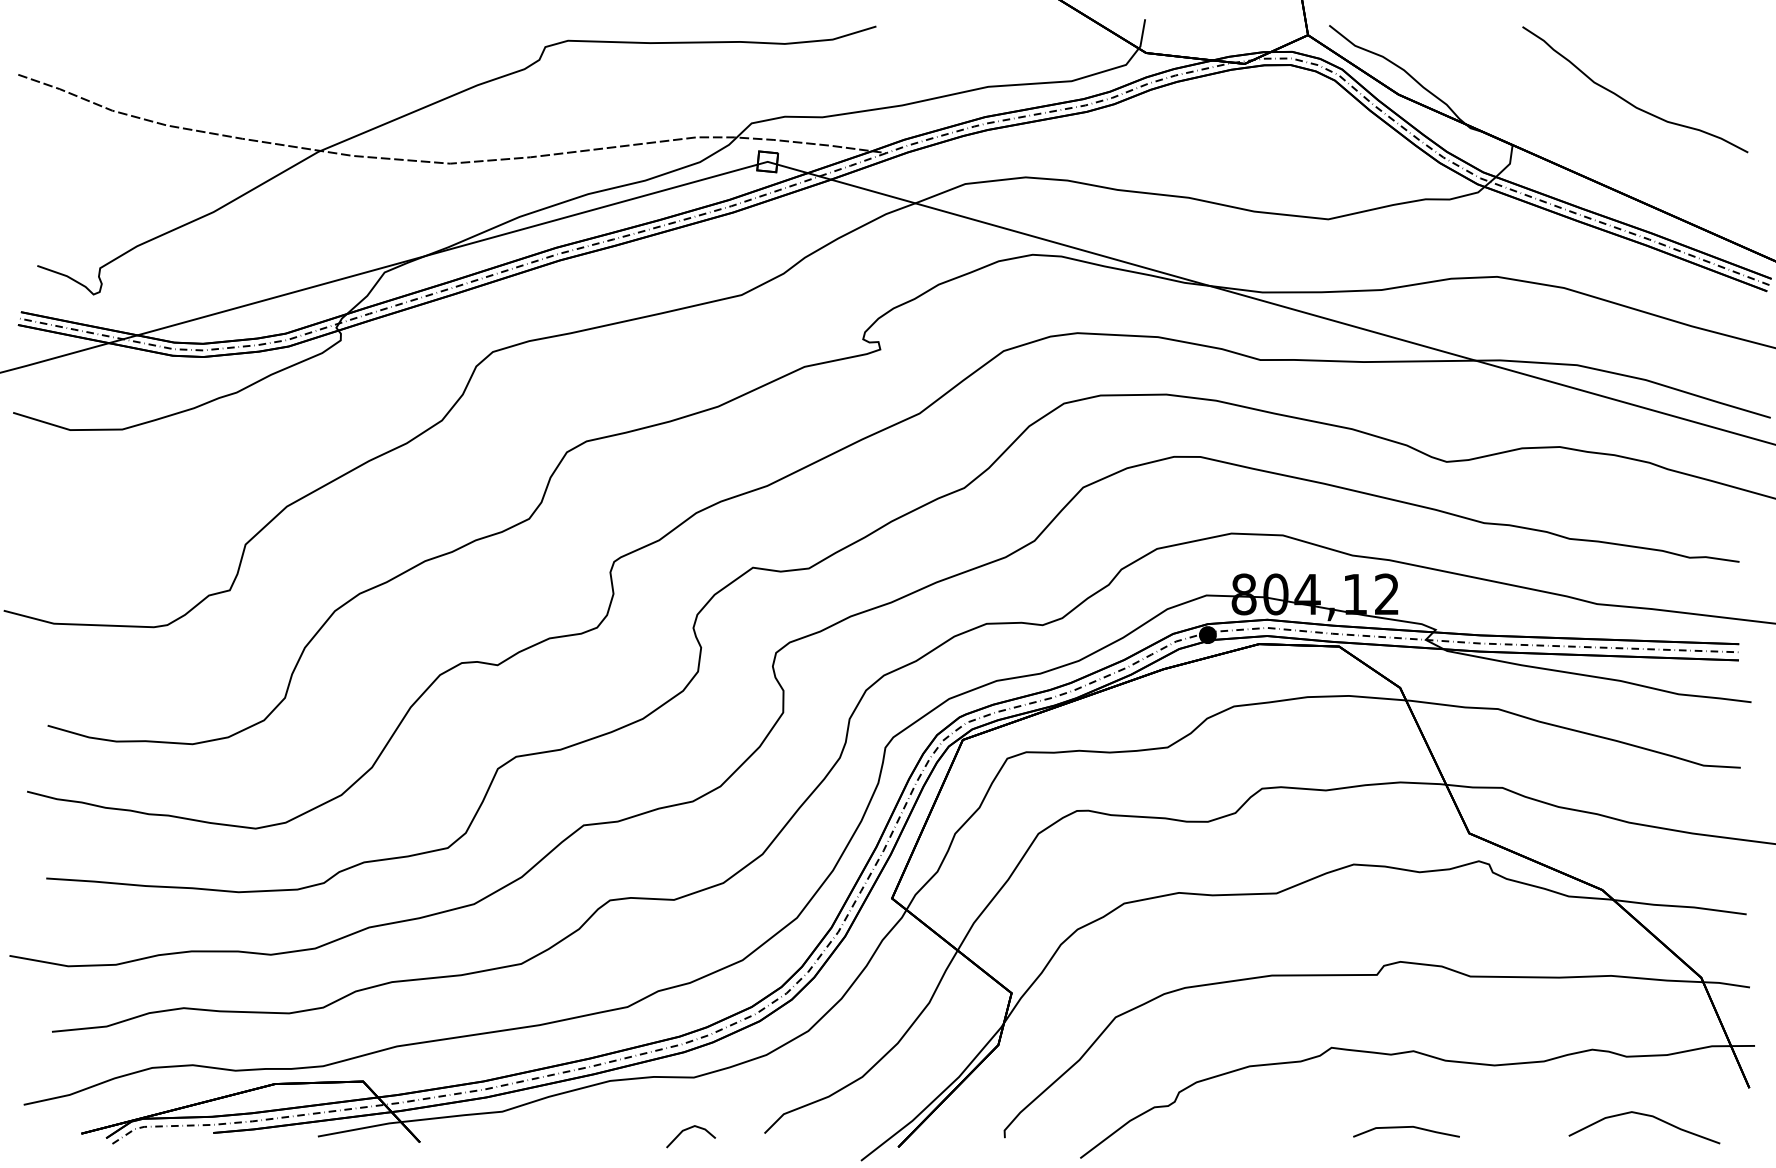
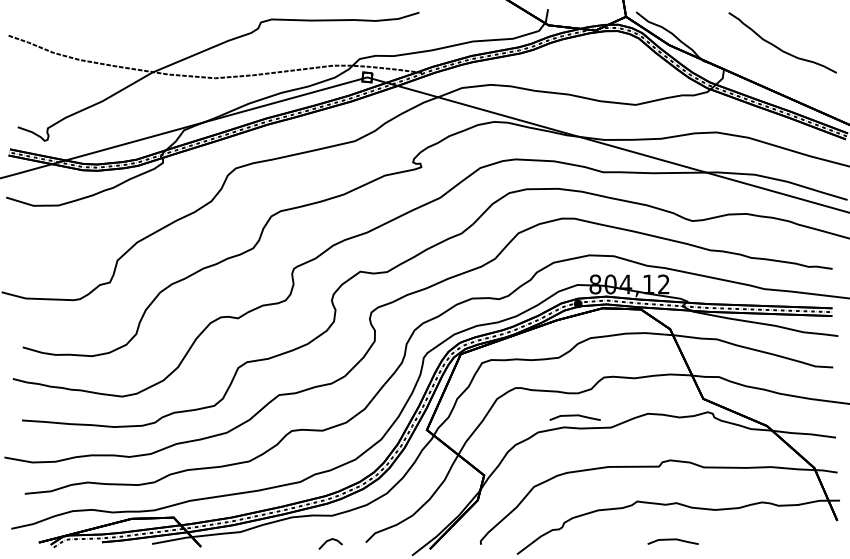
line: (1200, 870) -> (574, 416), added
curve: (1643, 1116) -> (786, 534), removed

